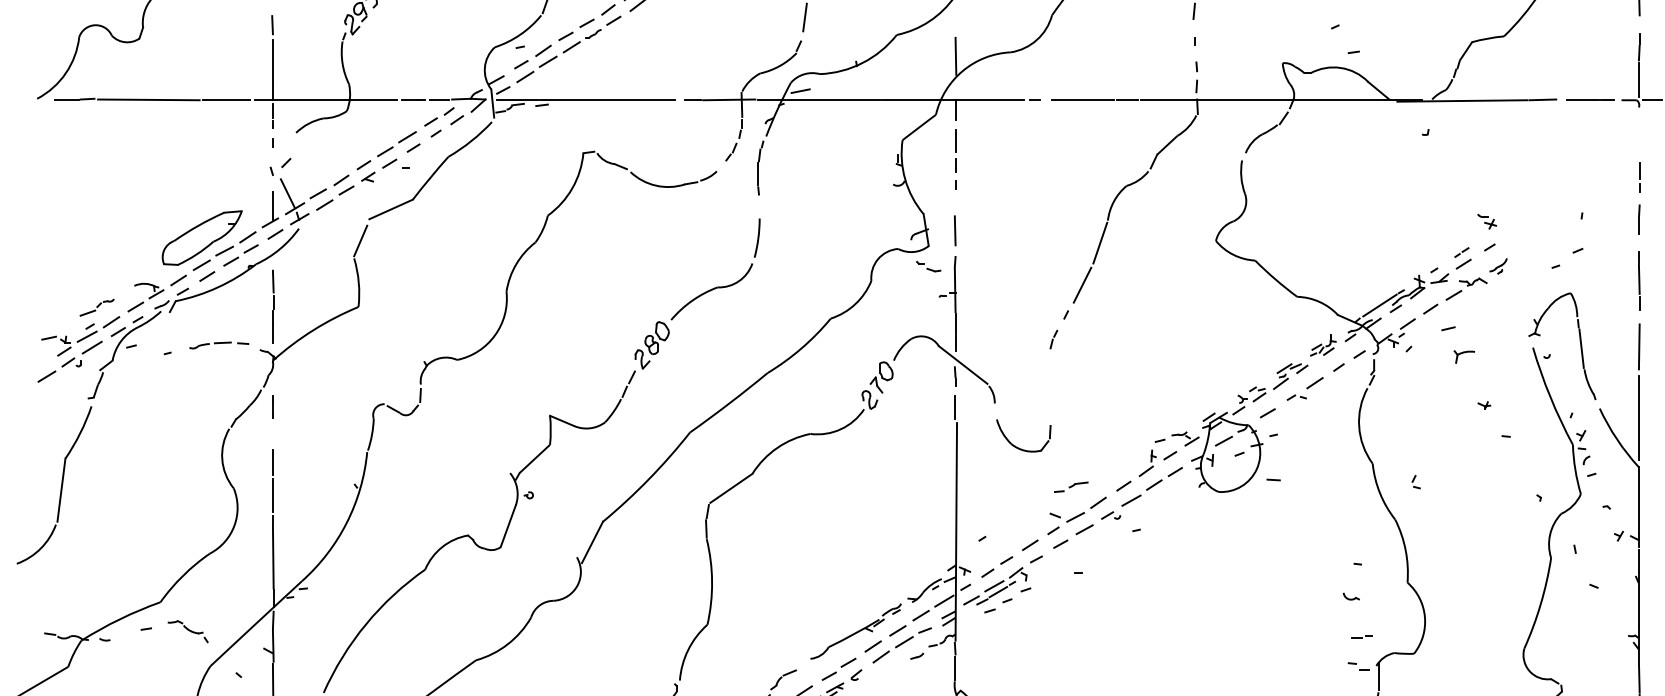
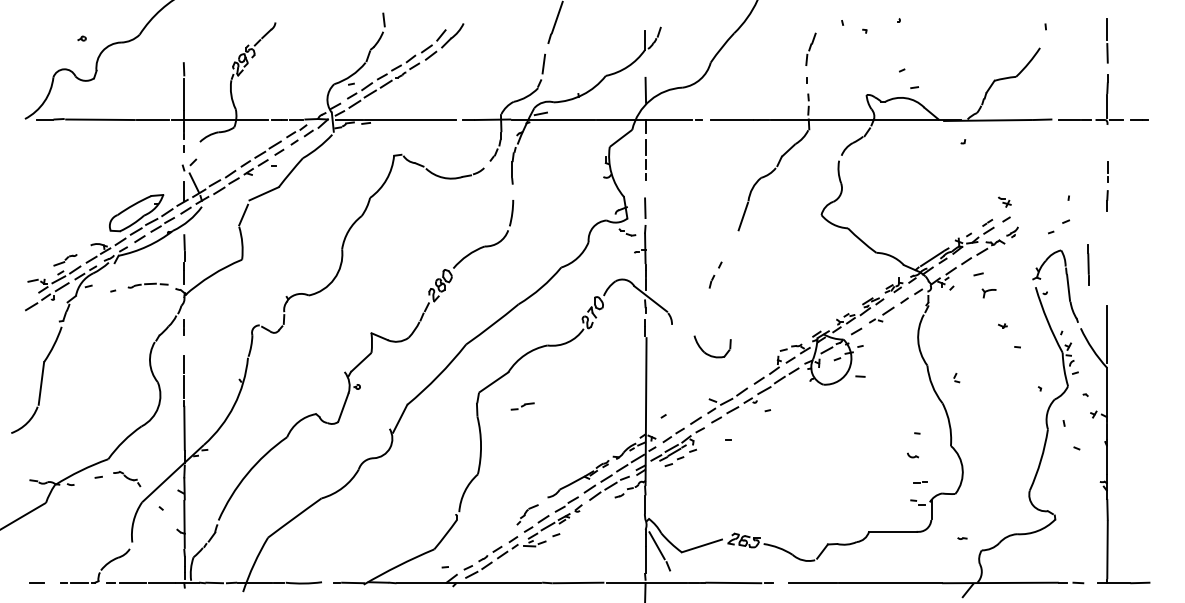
line: (1639, 280) -> (1088, 264), moved
line: (1082, 284) -> (731, 244), removed
line: (1639, 346) -> (1107, 286), removed
part: (1017, 445) -> (708, 353), moved
part: (1070, 487) -> (522, 406), moved

